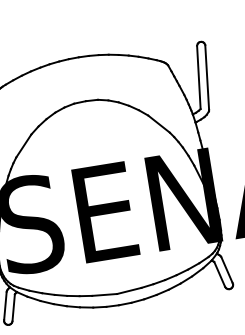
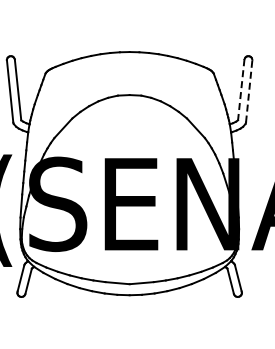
line: (207, 76) -> (249, 90), solid -> dashed
line: (199, 77) -> (241, 89), solid -> dashed

